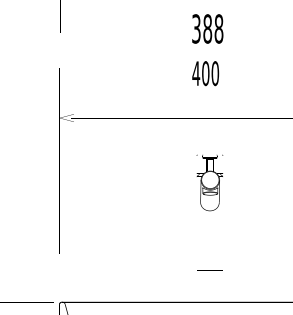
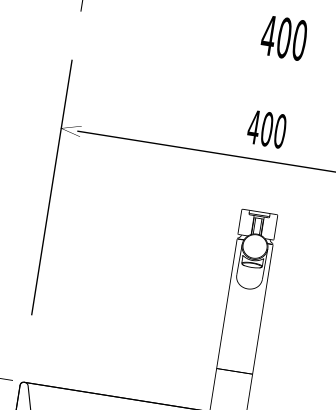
text: (207, 28) -> (284, 37), 388 -> 400
text: (205, 73) -> (266, 129), moved

